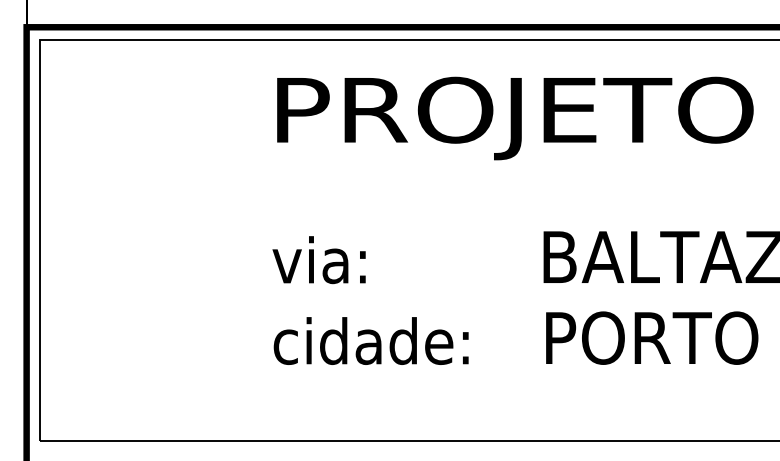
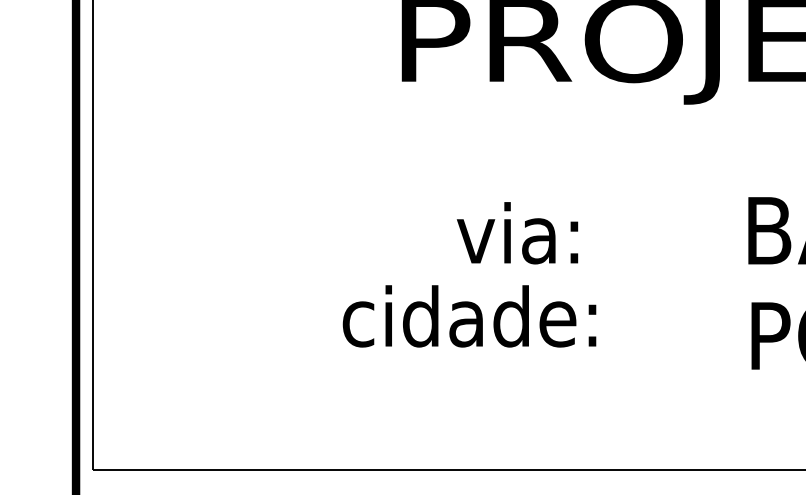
text: (318, 260) -> (516, 233), moved
text: (370, 340) -> (468, 315), moved

